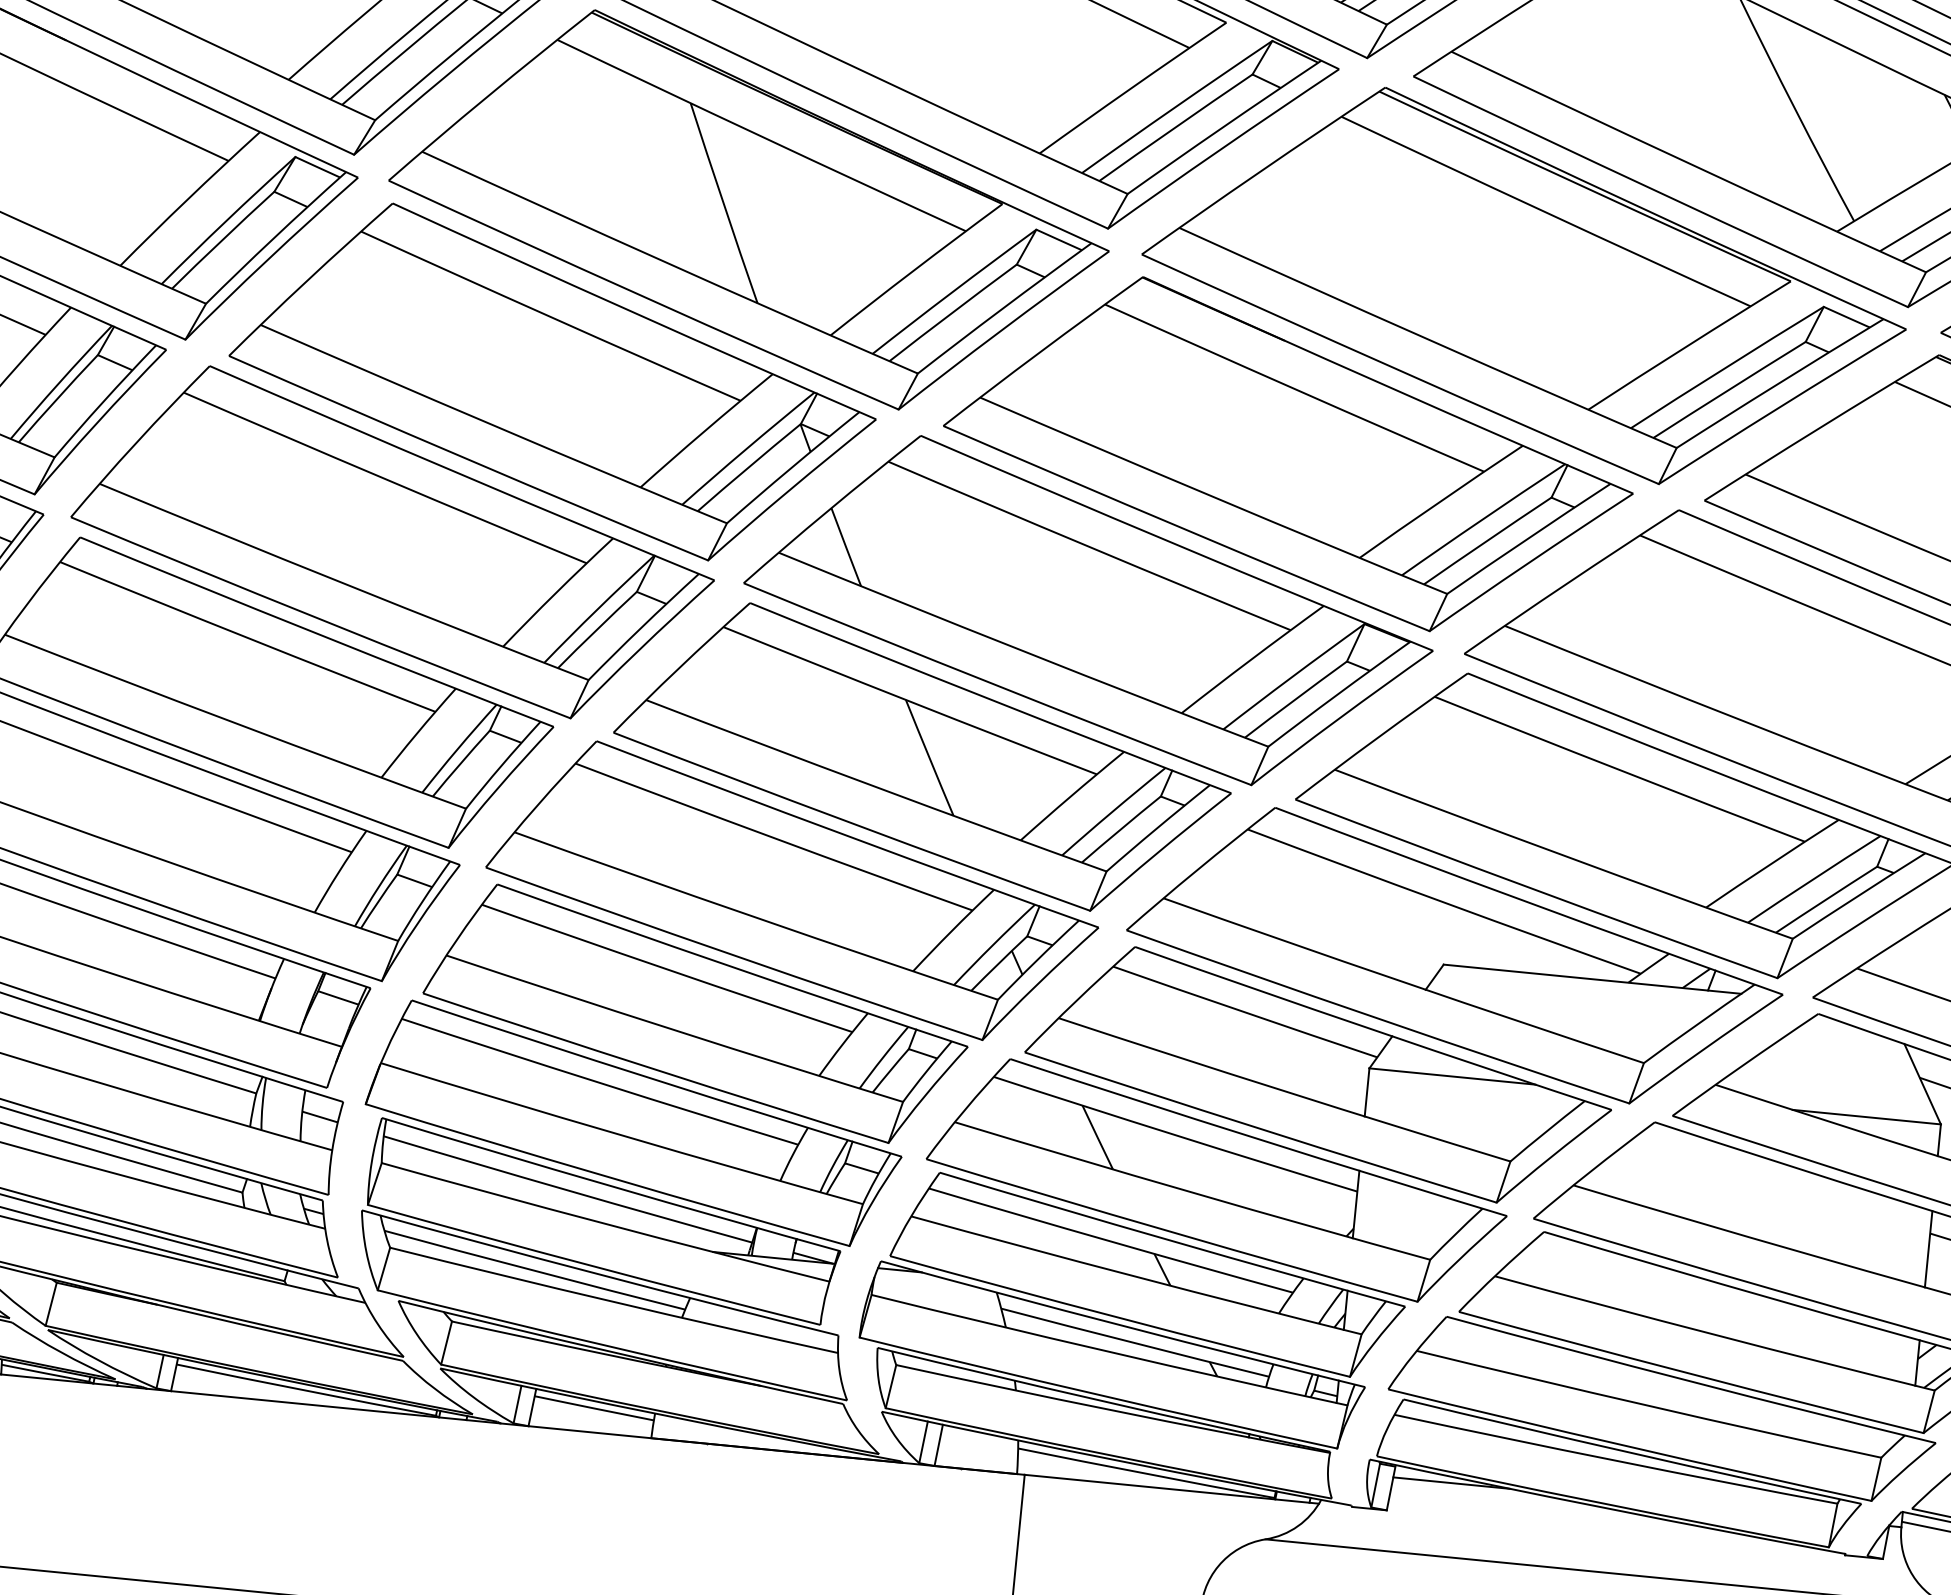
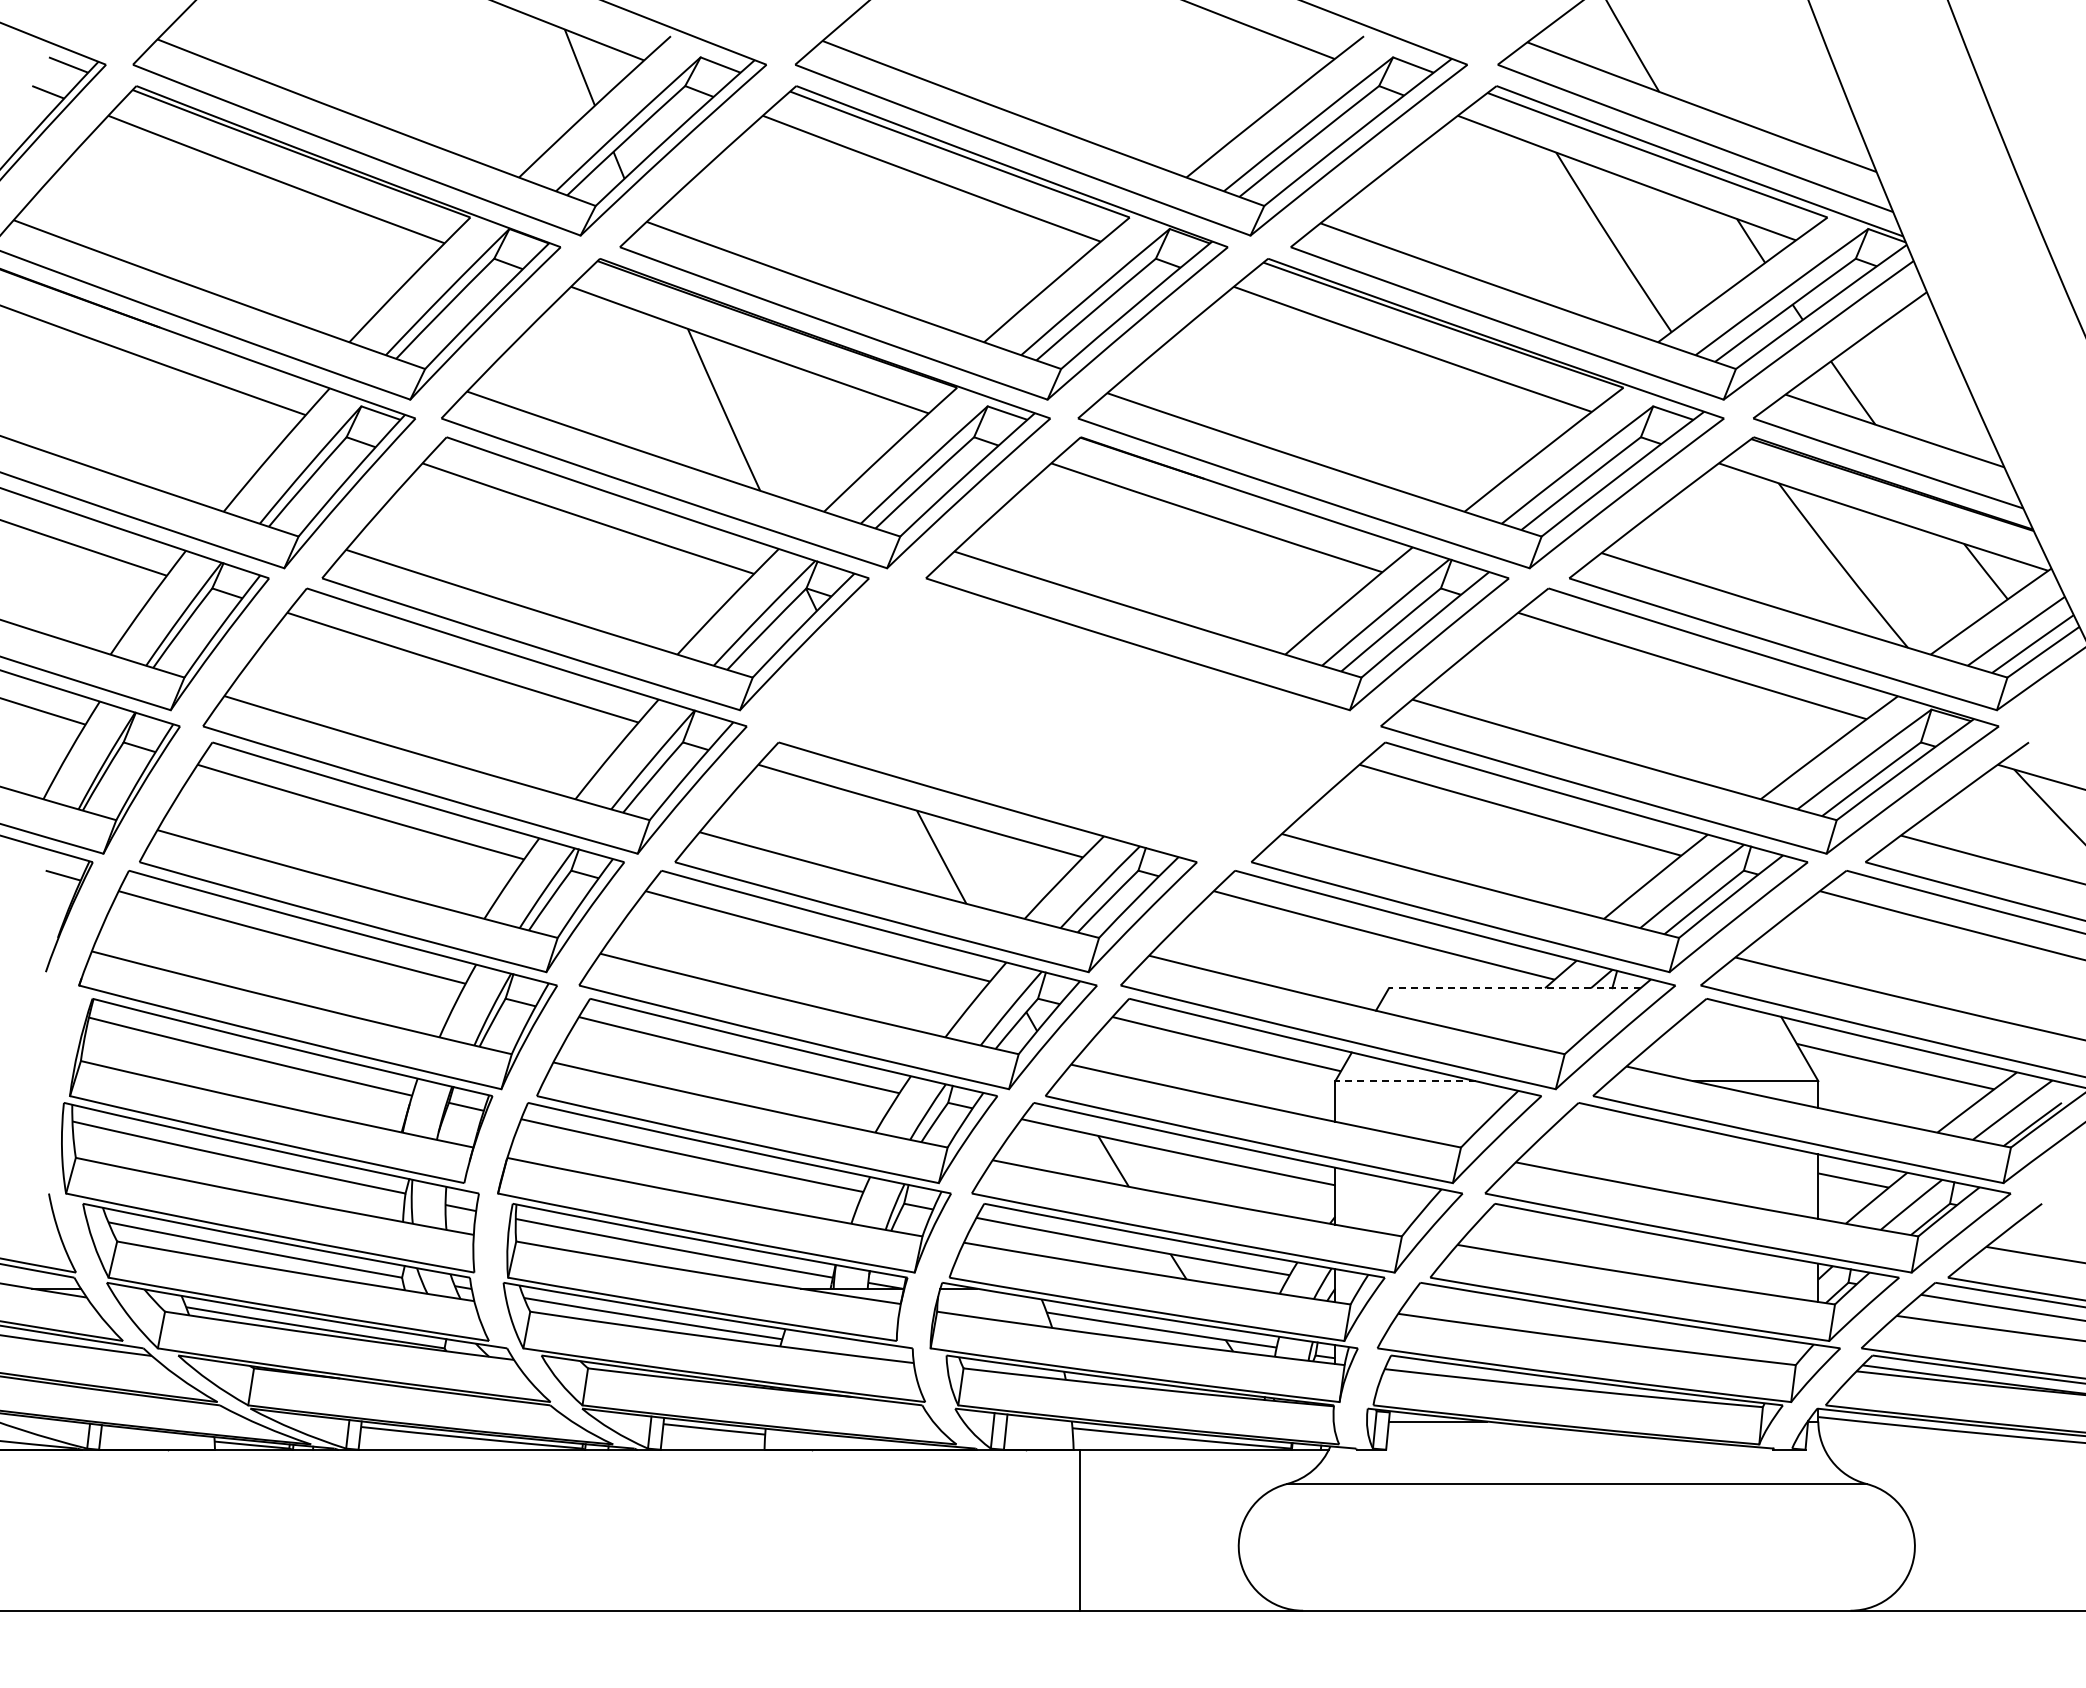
part: (1088, 610) -> (1062, 720), removed
line: (1592, 979) -> (1514, 988), solid -> dashed
line: (1451, 1076) -> (1404, 1081), solid -> dashed

